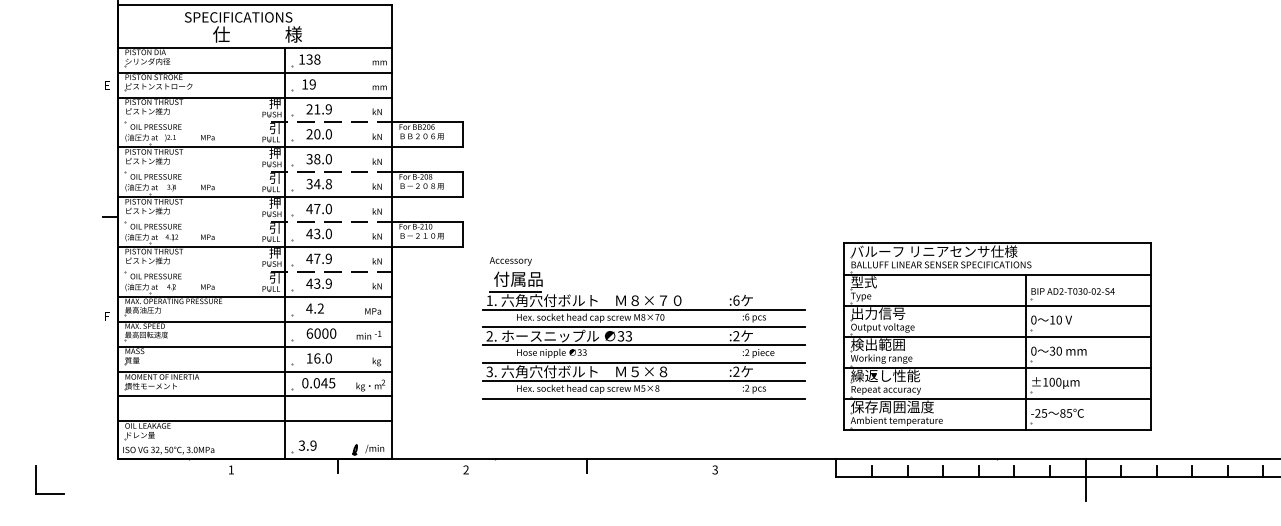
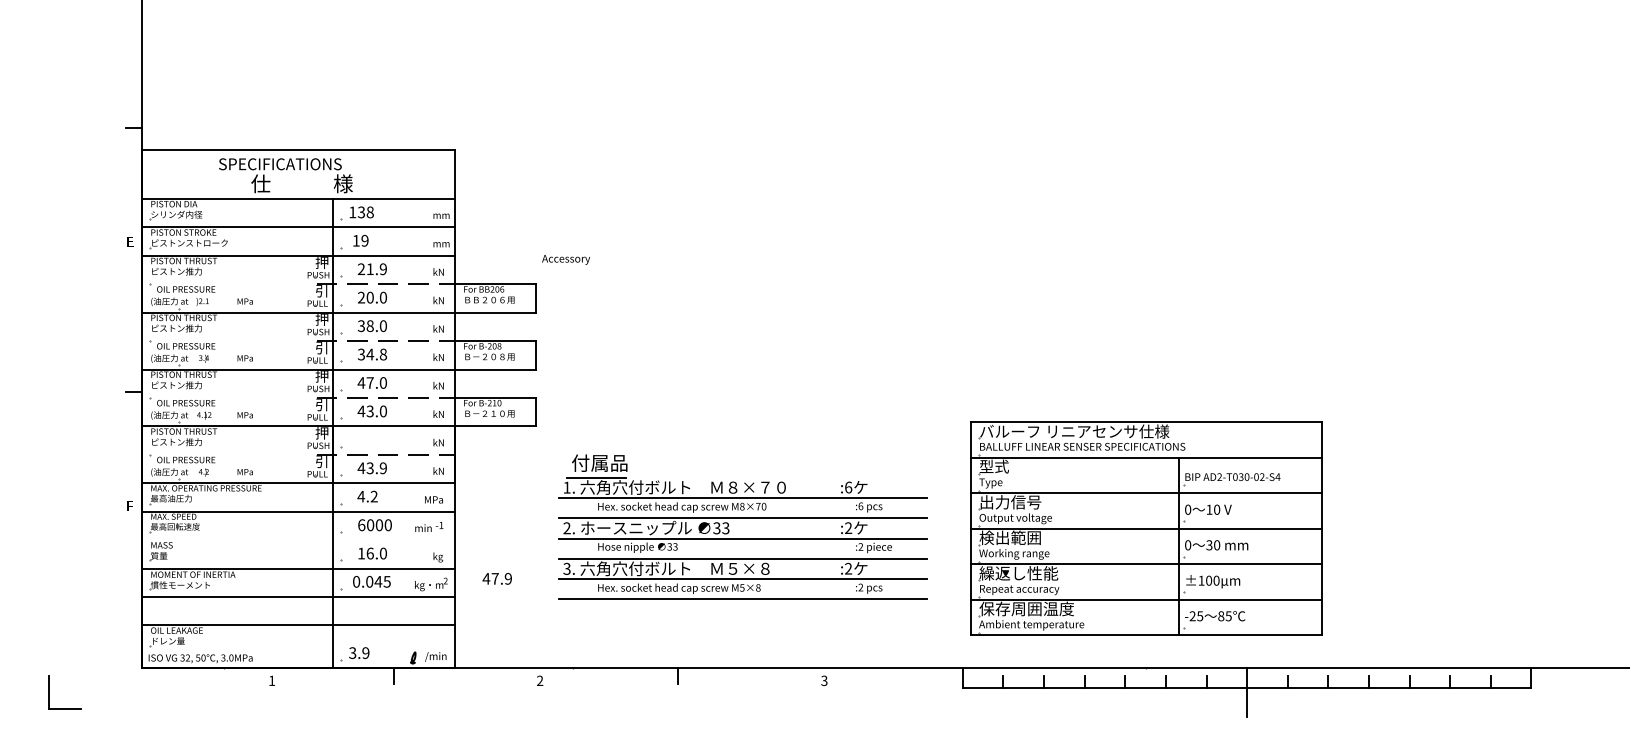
text: (318, 258) -> (496, 578), moved
text: (510, 261) -> (565, 259), moved
line: (254, 347) -> (298, 540), removed

